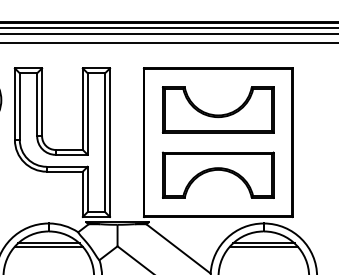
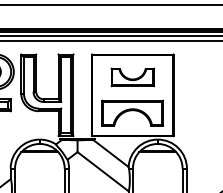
part: (217, 110) -> (132, 77), size x0.7

